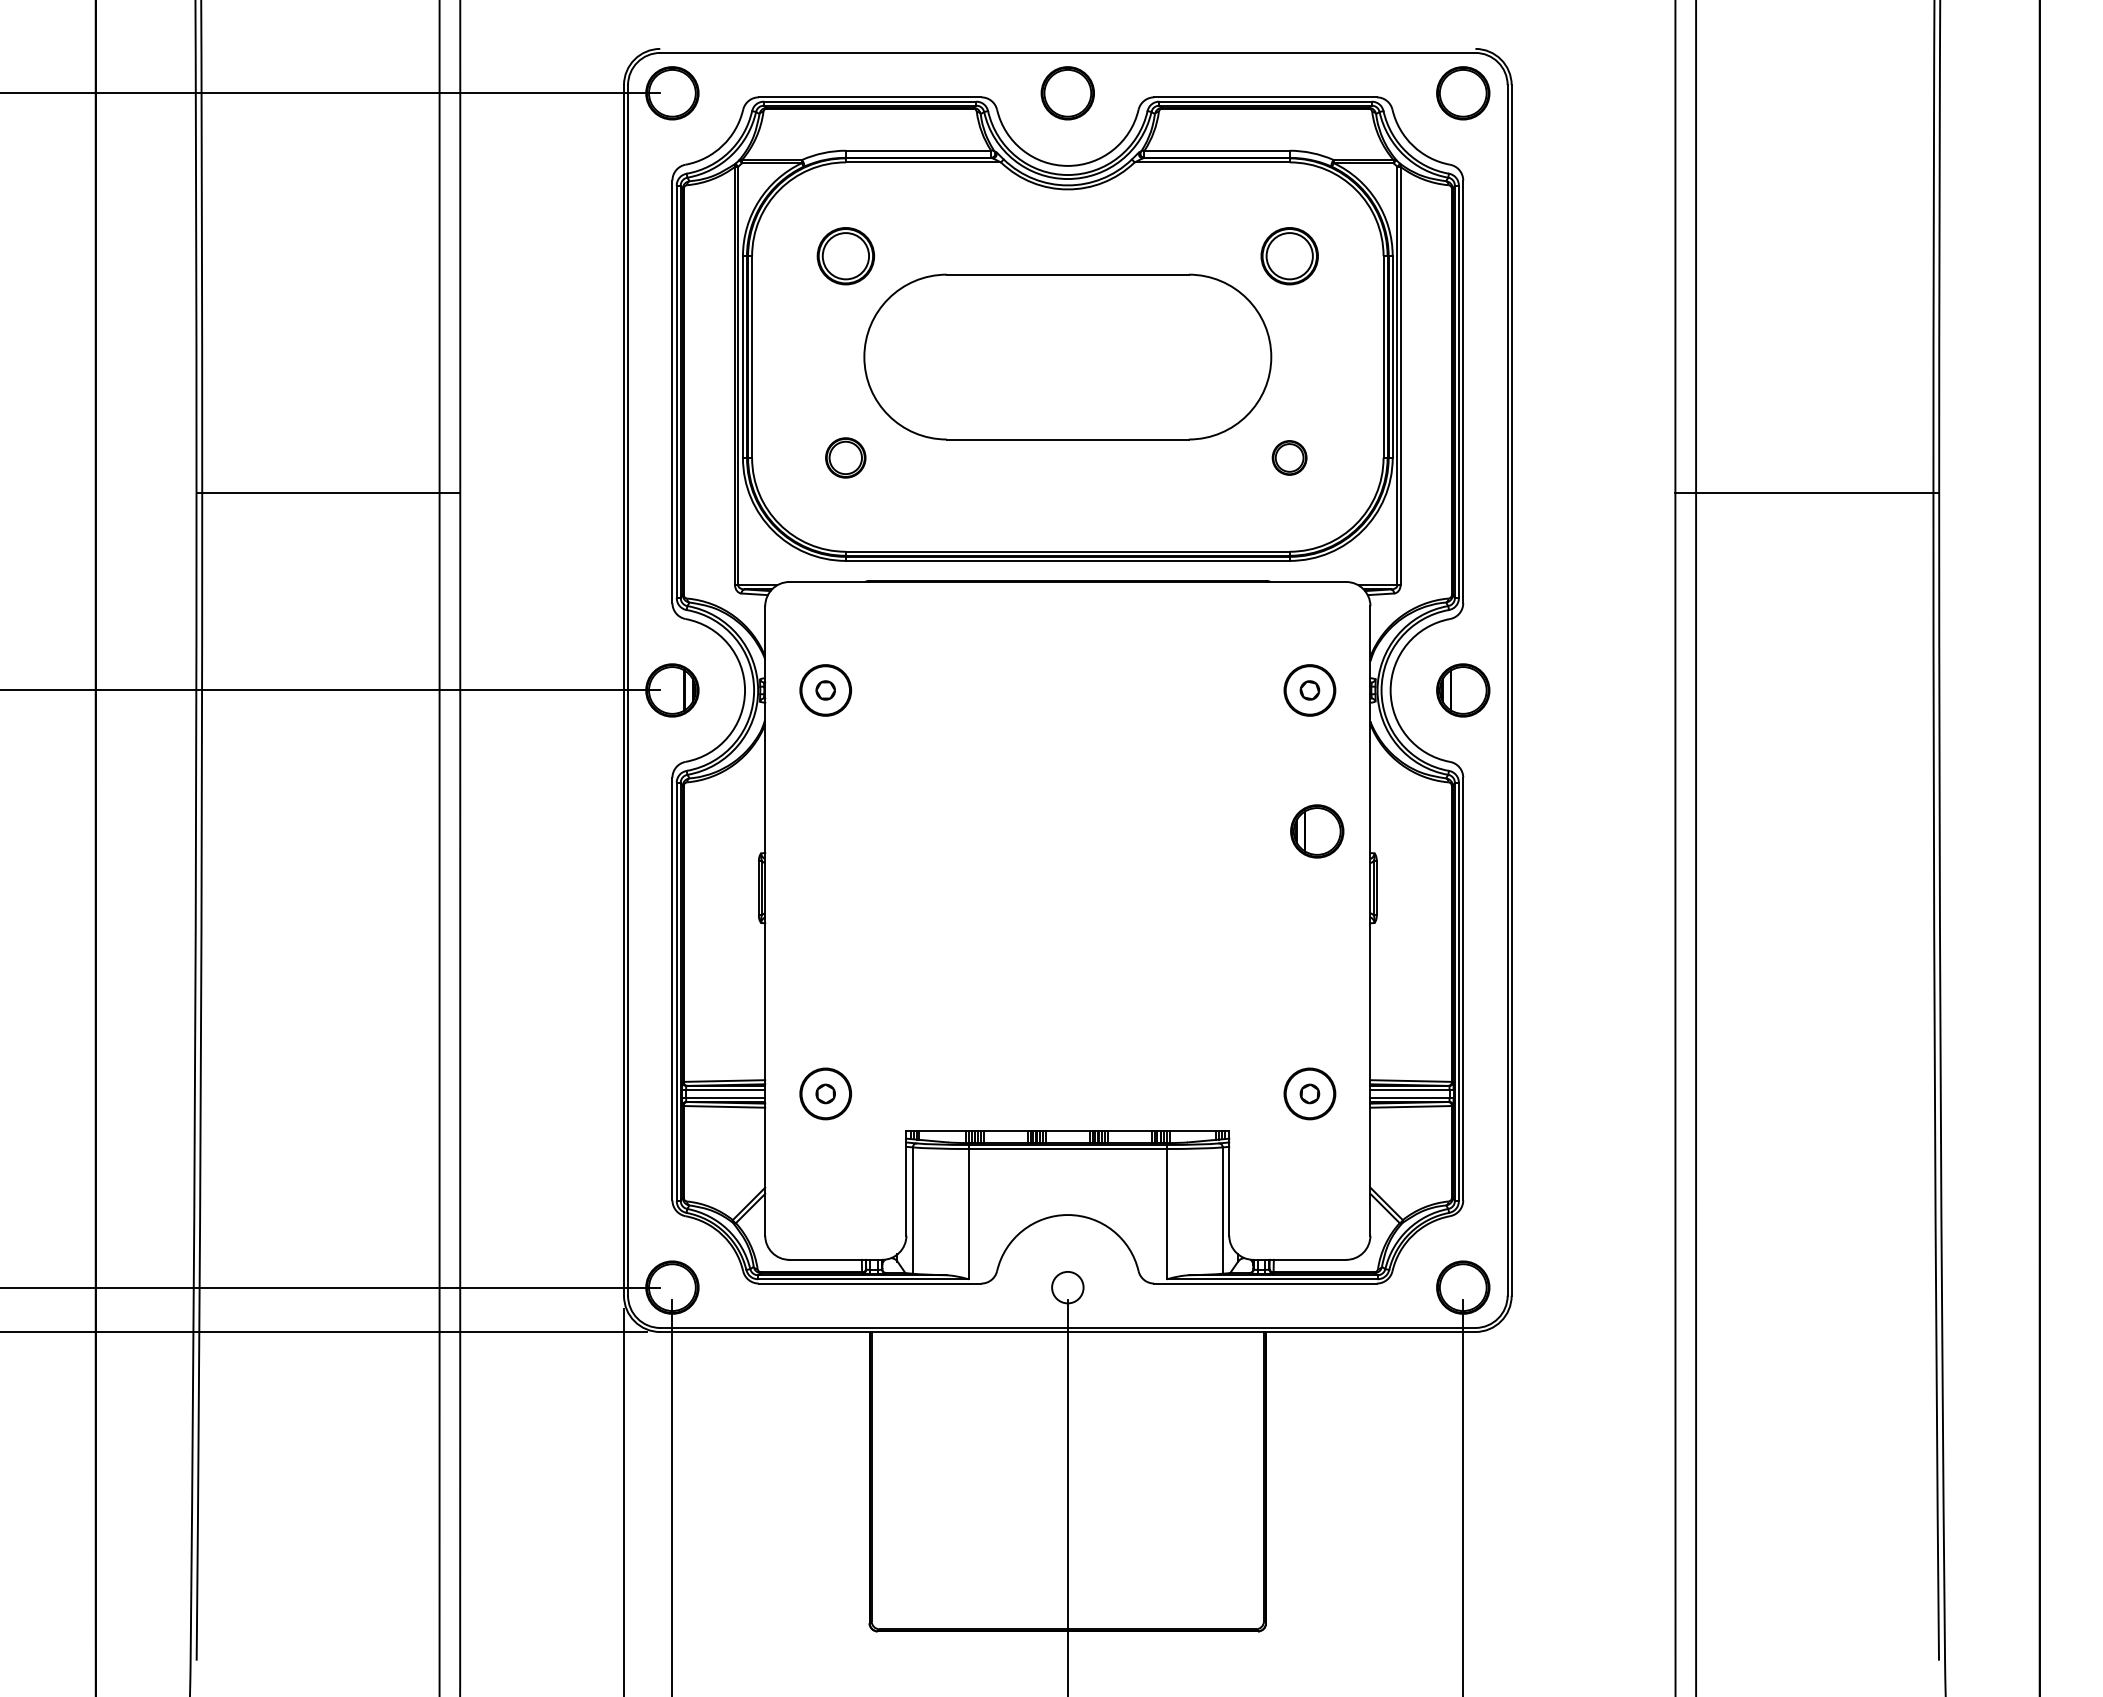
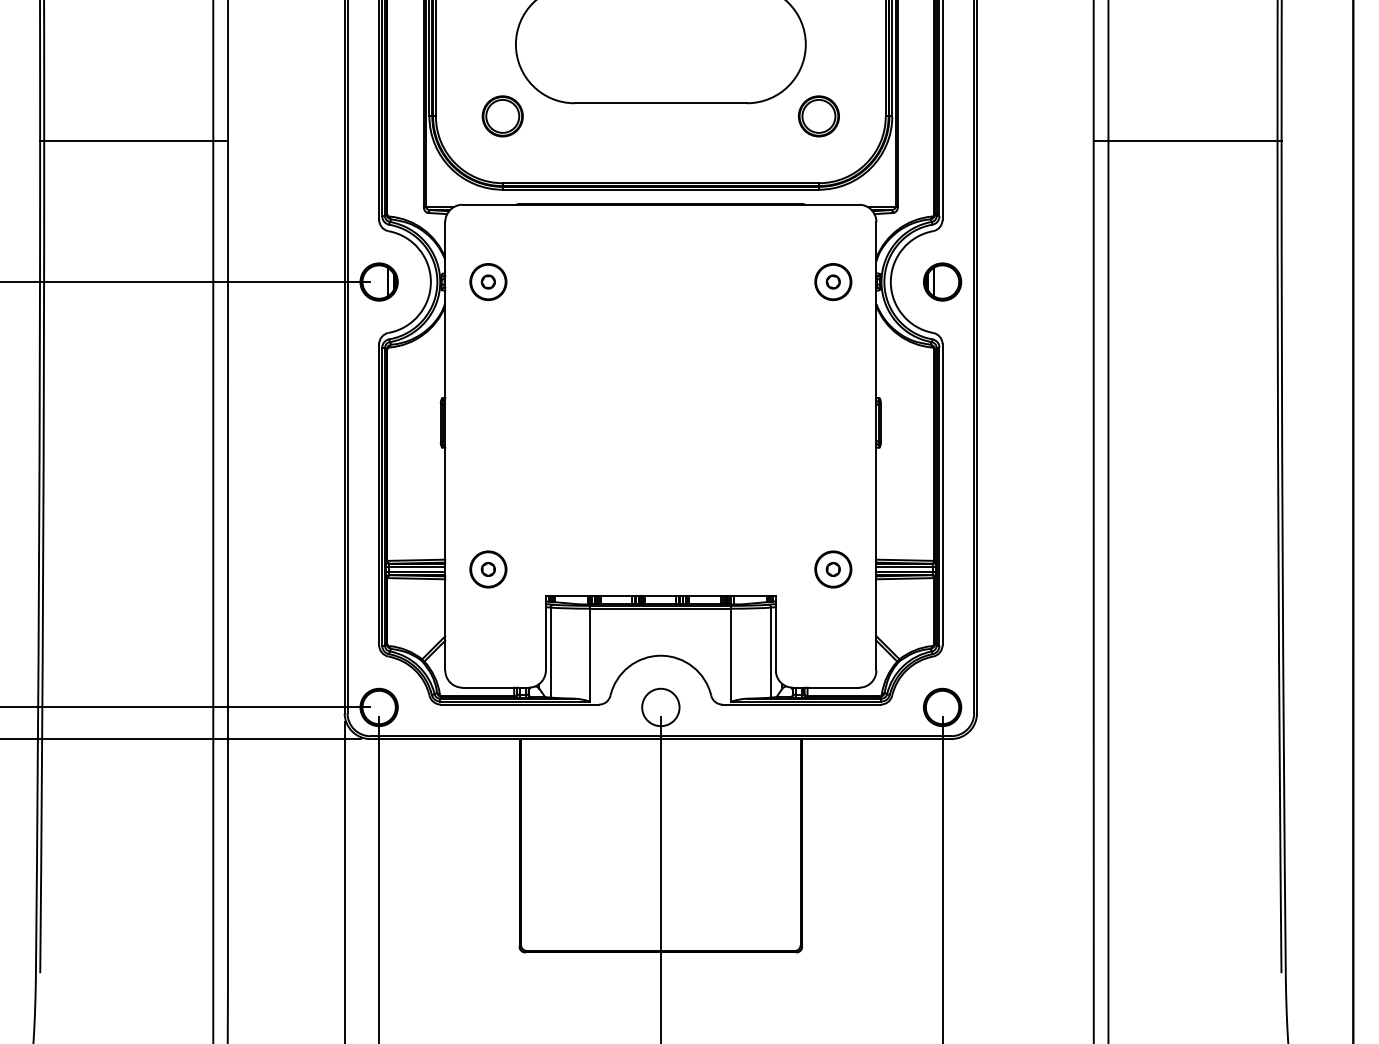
part: (845, 457) -> (502, 116), size x1.43
part: (1289, 457) -> (818, 116), size x1.67
part: (1317, 831) -> (838, 382), removed
circle: (1067, 1287) -> (660, 707), size x1.67

